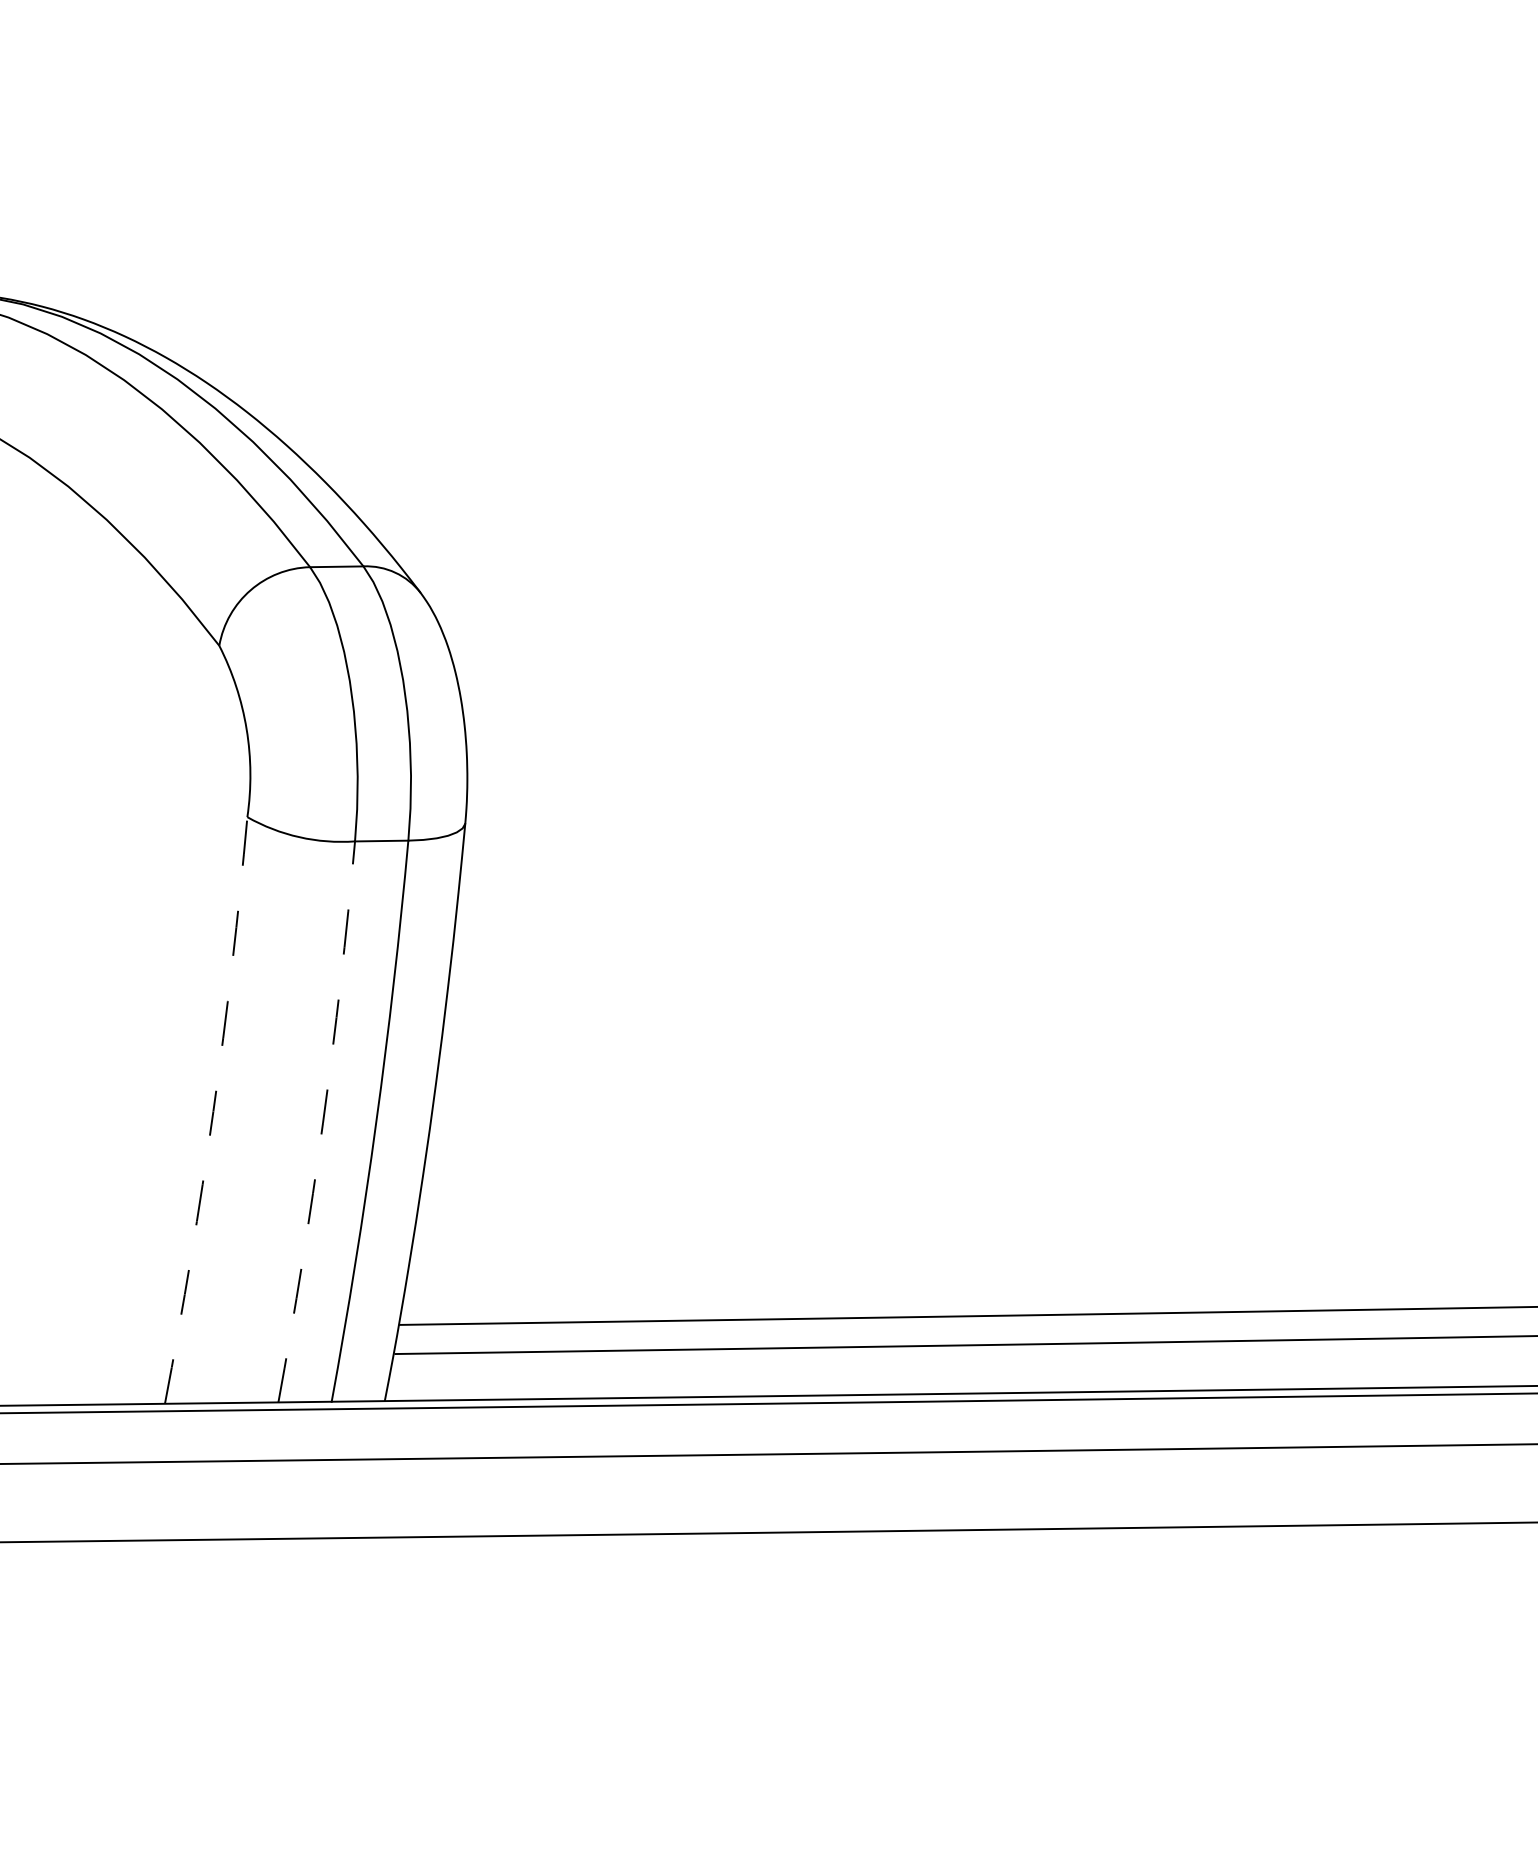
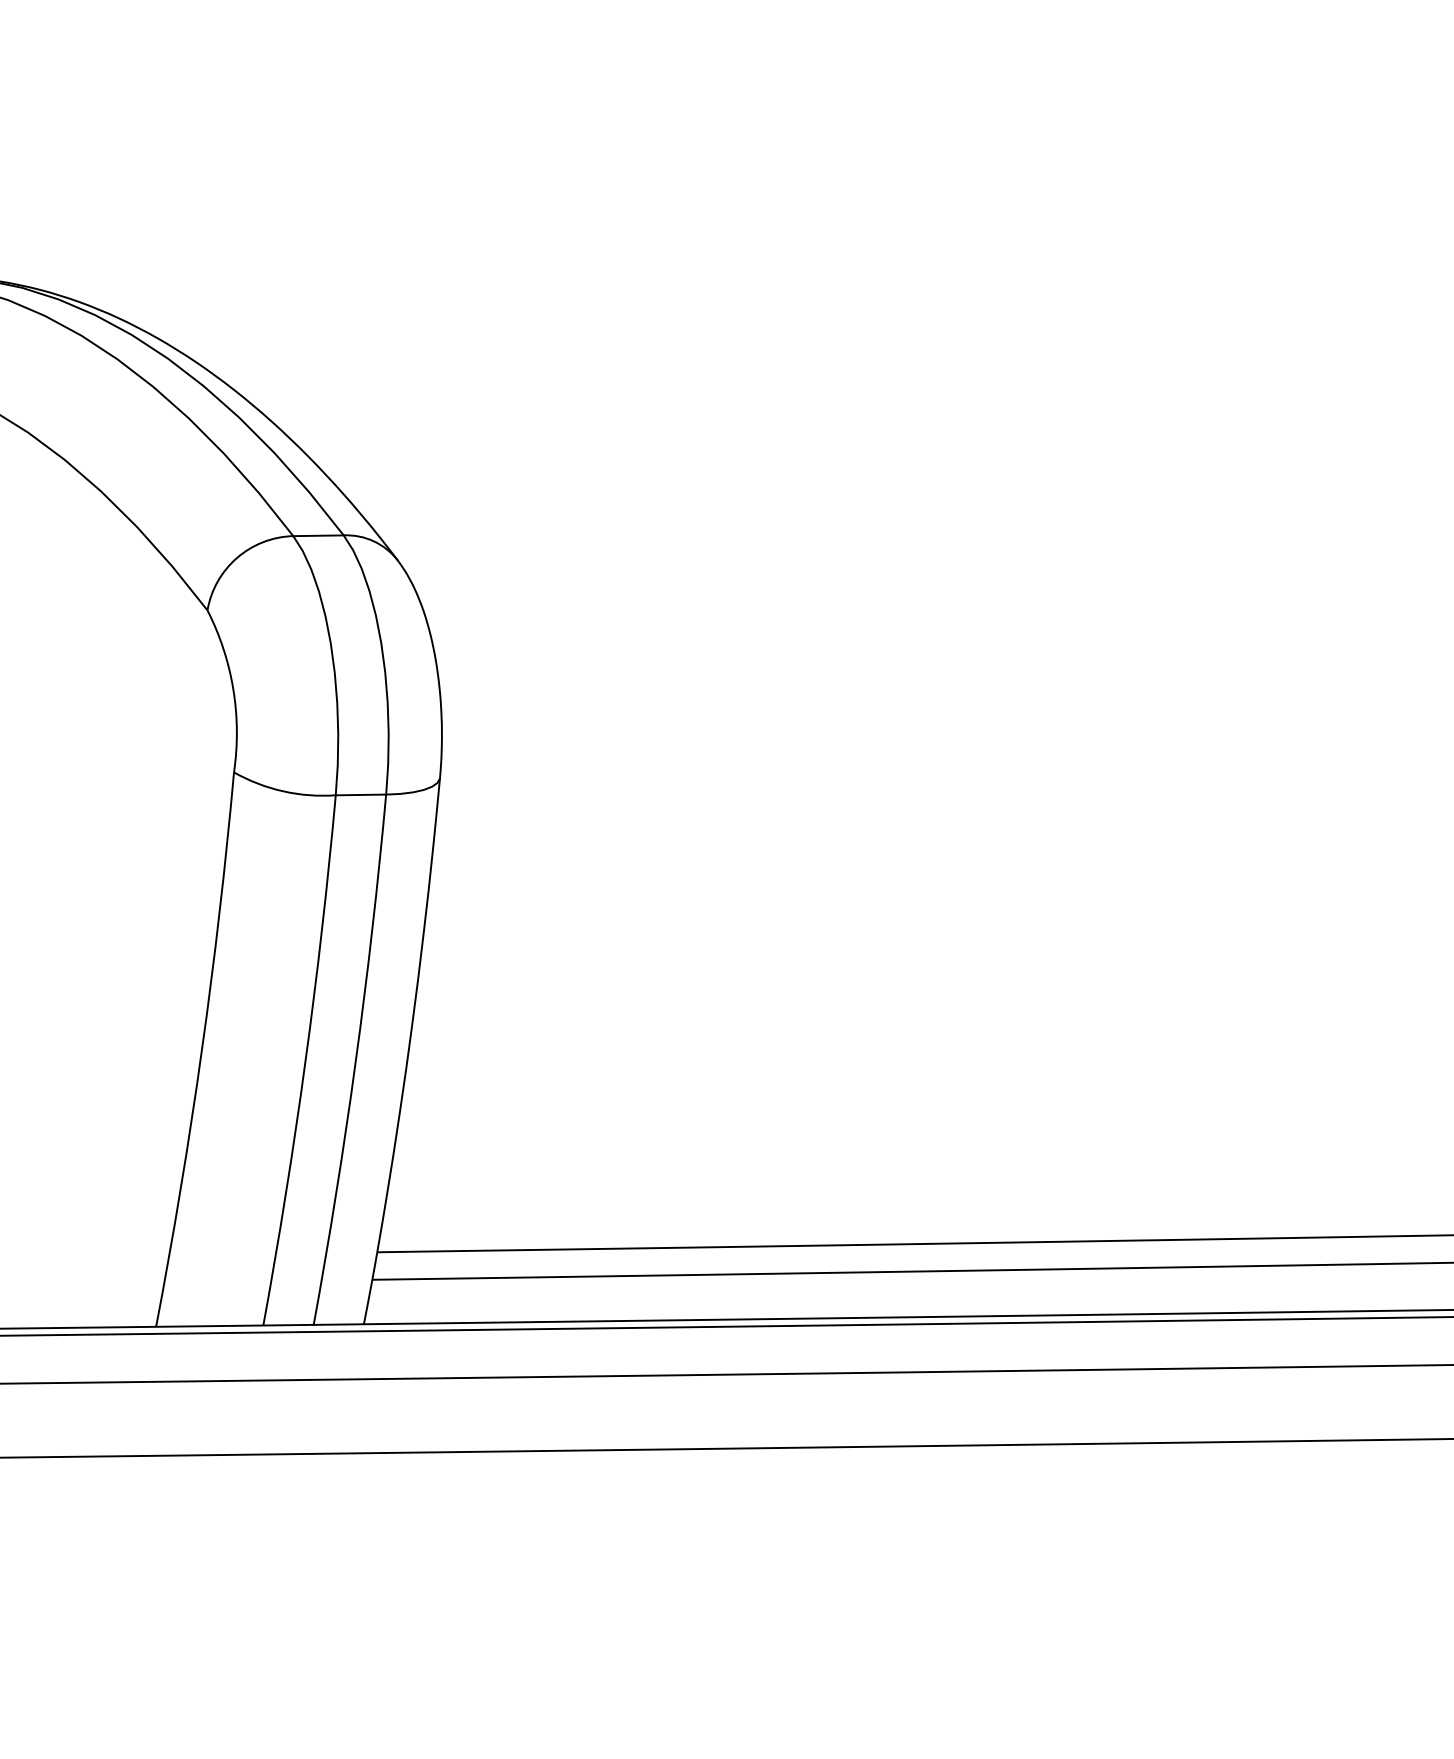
arc: (213, 1111) -> (201, 1050), dashed -> solid
arc: (323, 1123) -> (305, 1061), dashed -> solid

